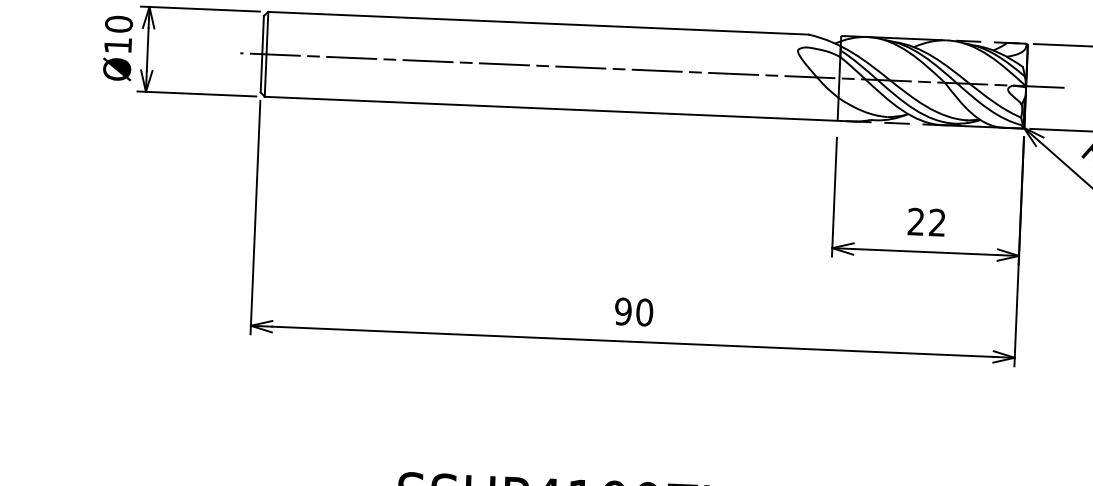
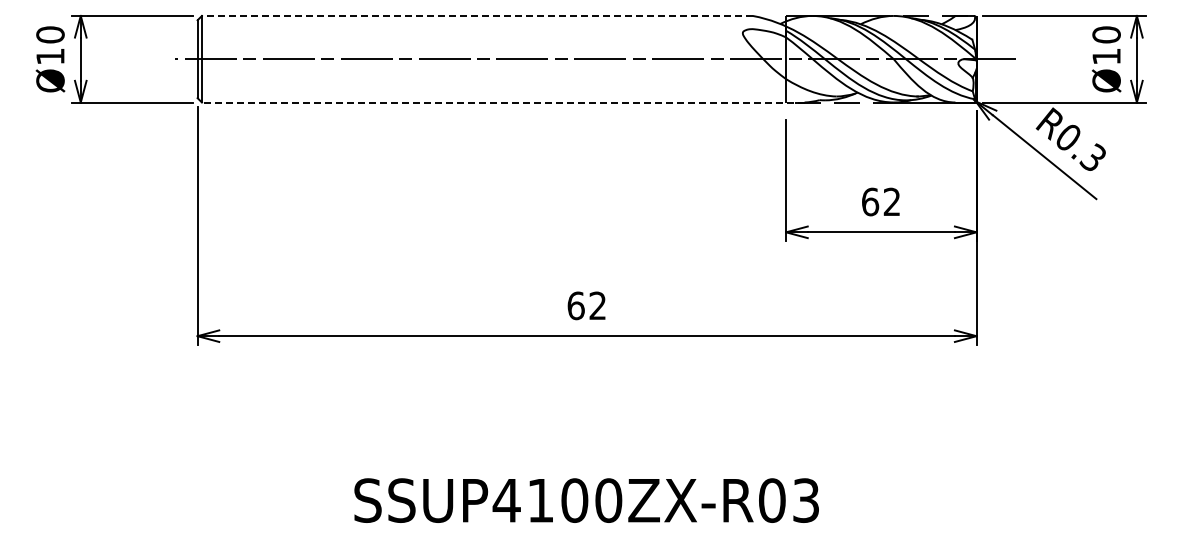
line: (537, 22) -> (476, 15), solid -> dashed
line: (559, 109) -> (502, 102), solid -> dashed
text: (916, 221) -> (870, 201), 22 -> 62
text: (633, 311) -> (586, 305), 90 -> 62

